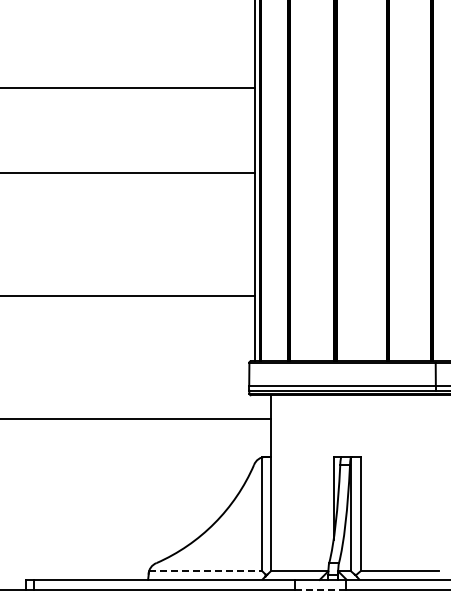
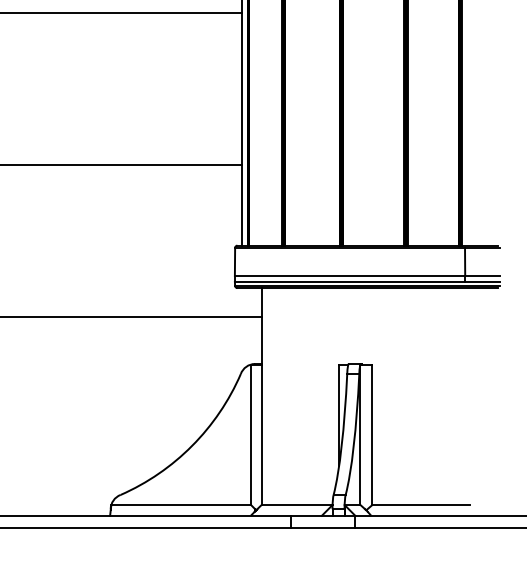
line: (205, 571) -> (180, 505), dashed -> solid
line: (320, 589) -> (322, 527), dashed -> solid

